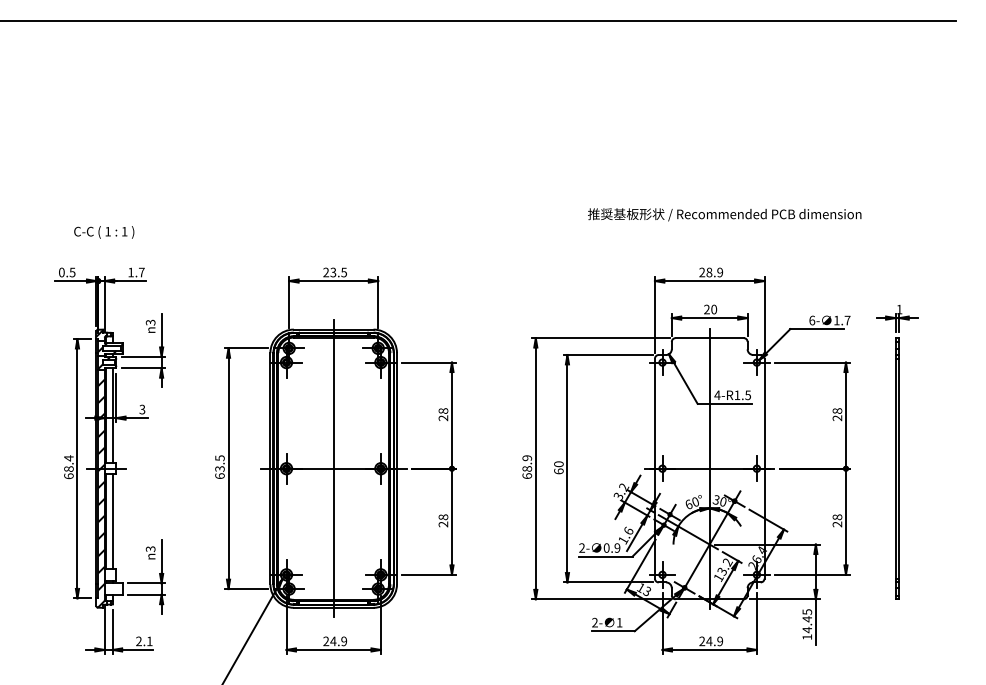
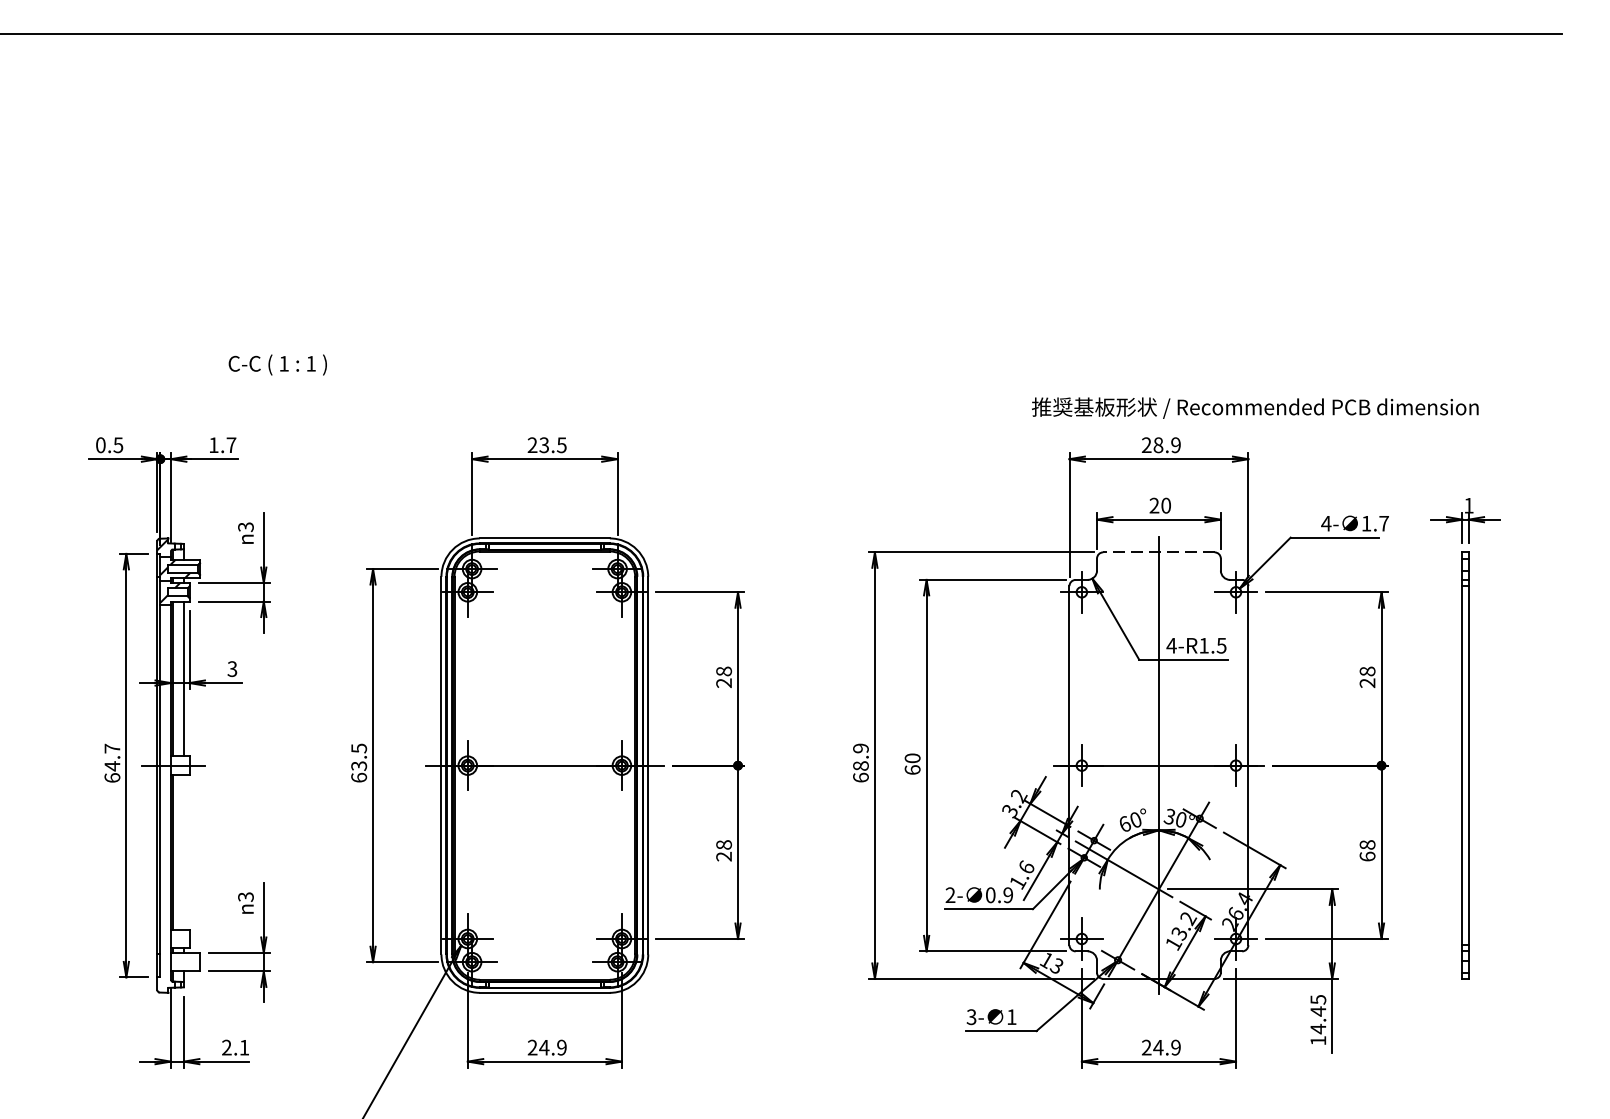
text: (724, 214) -> (1254, 407), moved
text: (104, 232) -> (278, 365), moved
text: (812, 320) -> (1326, 523), 6- -> 4-
line: (709, 338) -> (1158, 552), solid -> dashed
text: (68, 463) -> (111, 757), 68.4 -> 64.7
line: (333, 468) -> (544, 765), removed
hatch: (101, 493) -> (165, 806), removed
line: (112, 521) -> (183, 851), removed
text: (837, 524) -> (1367, 856), 28 -> 68
text: (594, 623) -> (970, 1018), 2- -> 3-

